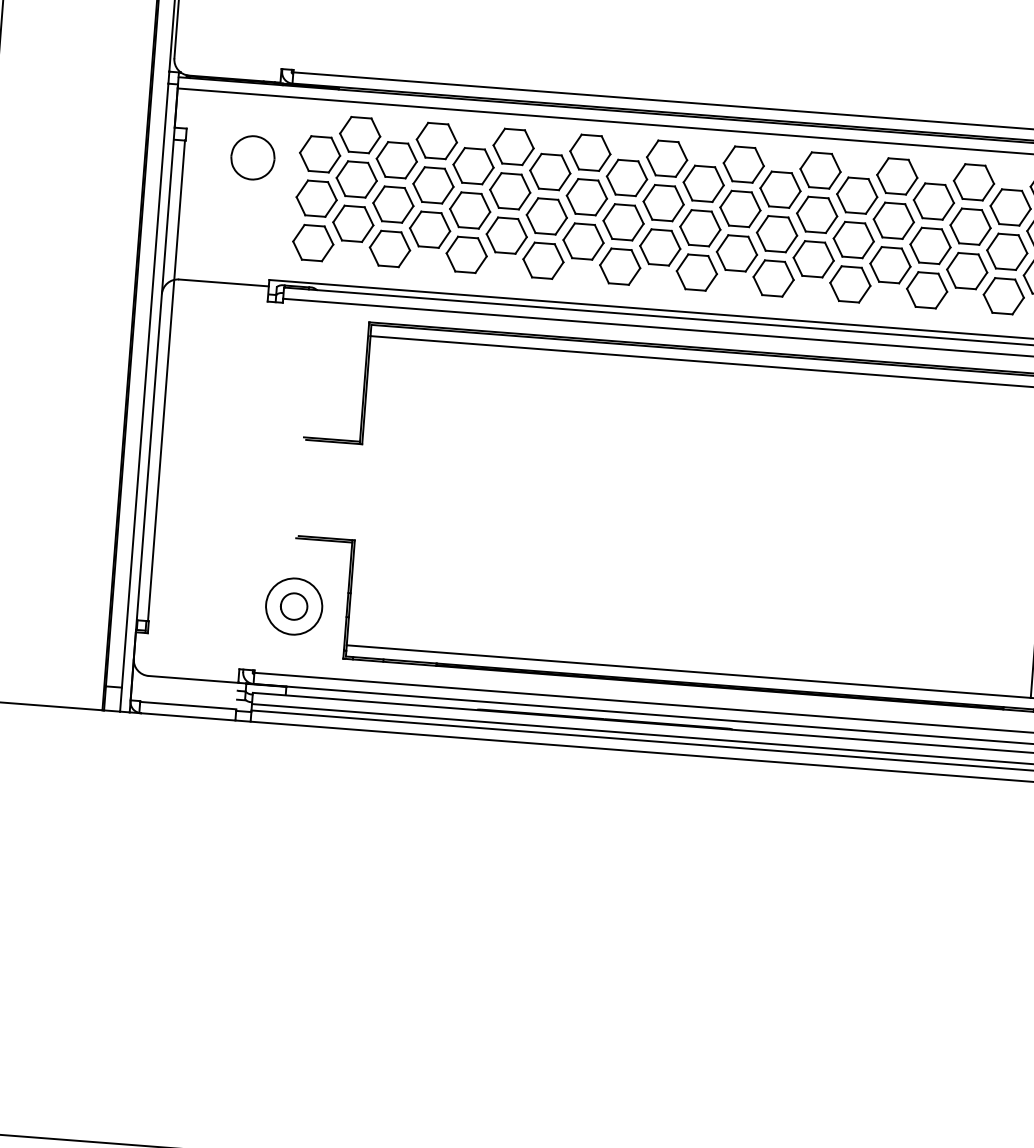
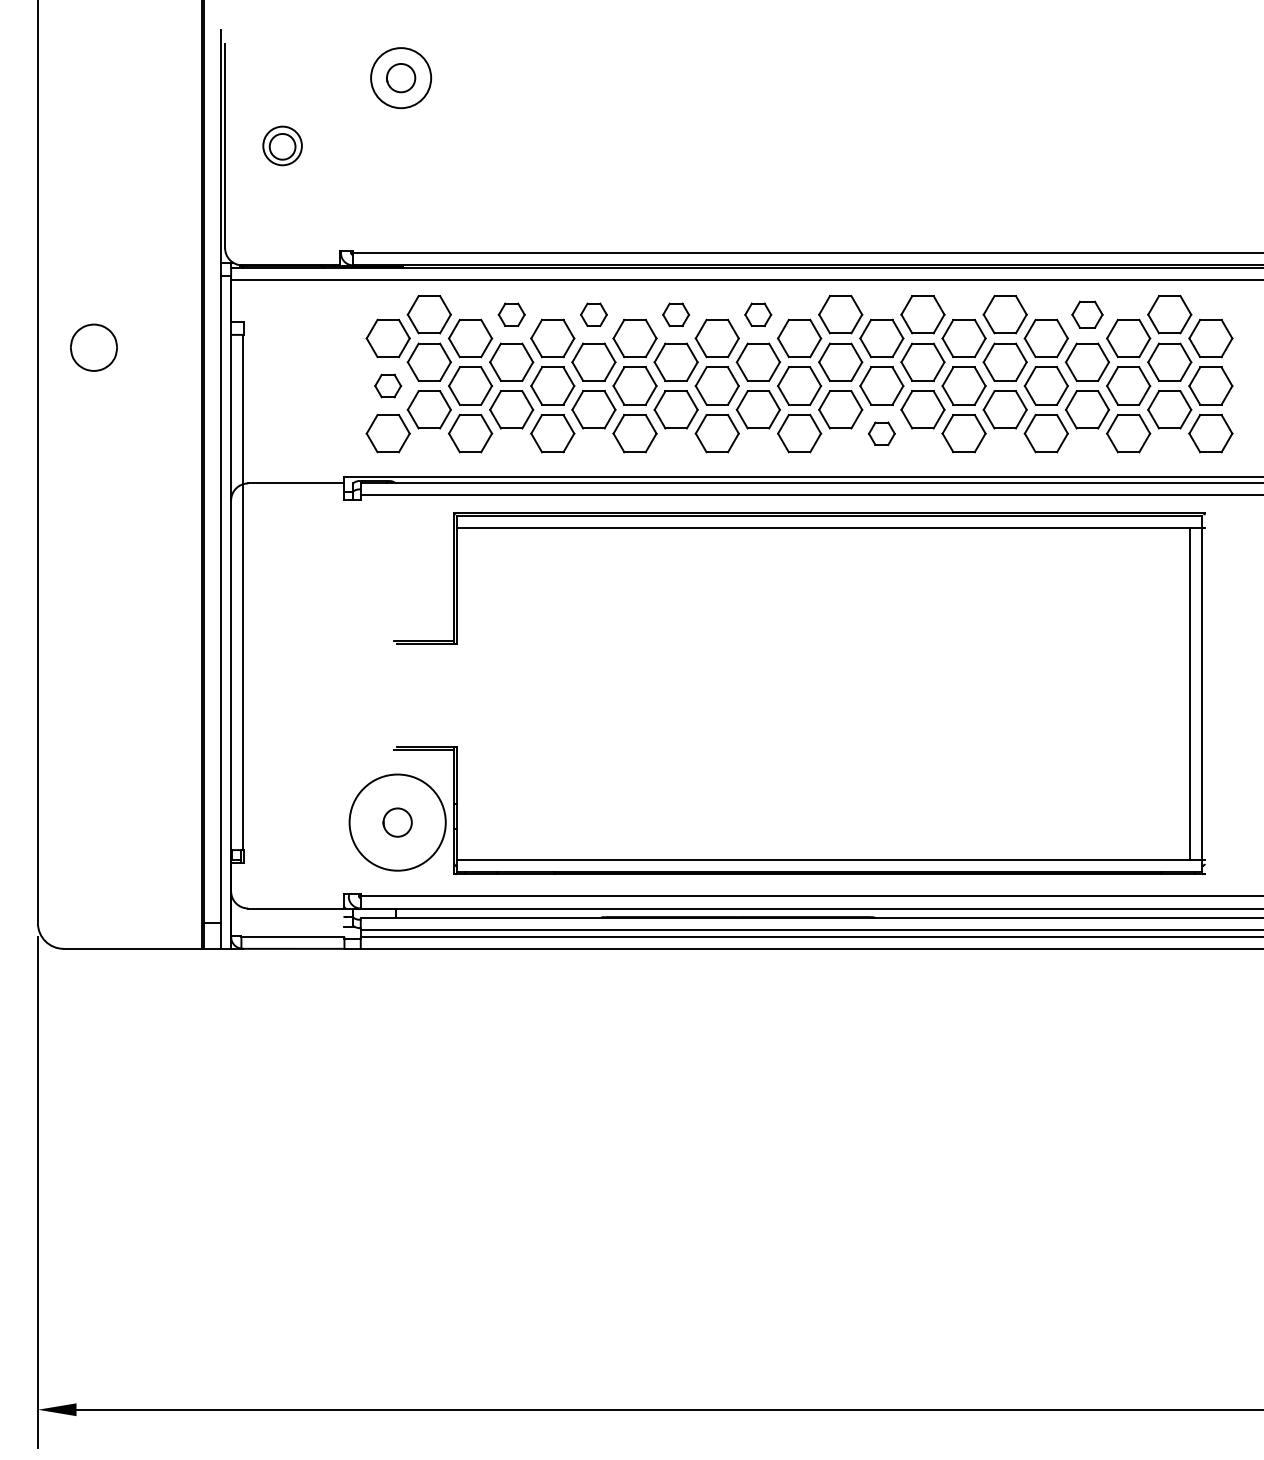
part: (436, 140) -> (511, 314), size x0.6
part: (513, 146) -> (593, 314), size x0.6
part: (589, 152) -> (675, 314), size x0.6
part: (252, 157) -> (93, 347), moved
part: (666, 158) -> (757, 314), size x0.6
part: (974, 182) -> (1087, 314), size x0.7
part: (316, 198) -> (387, 385), size x0.6
part: (773, 278) -> (881, 433), size x0.6
circle: (293, 606) -> (397, 822), size x1.6

